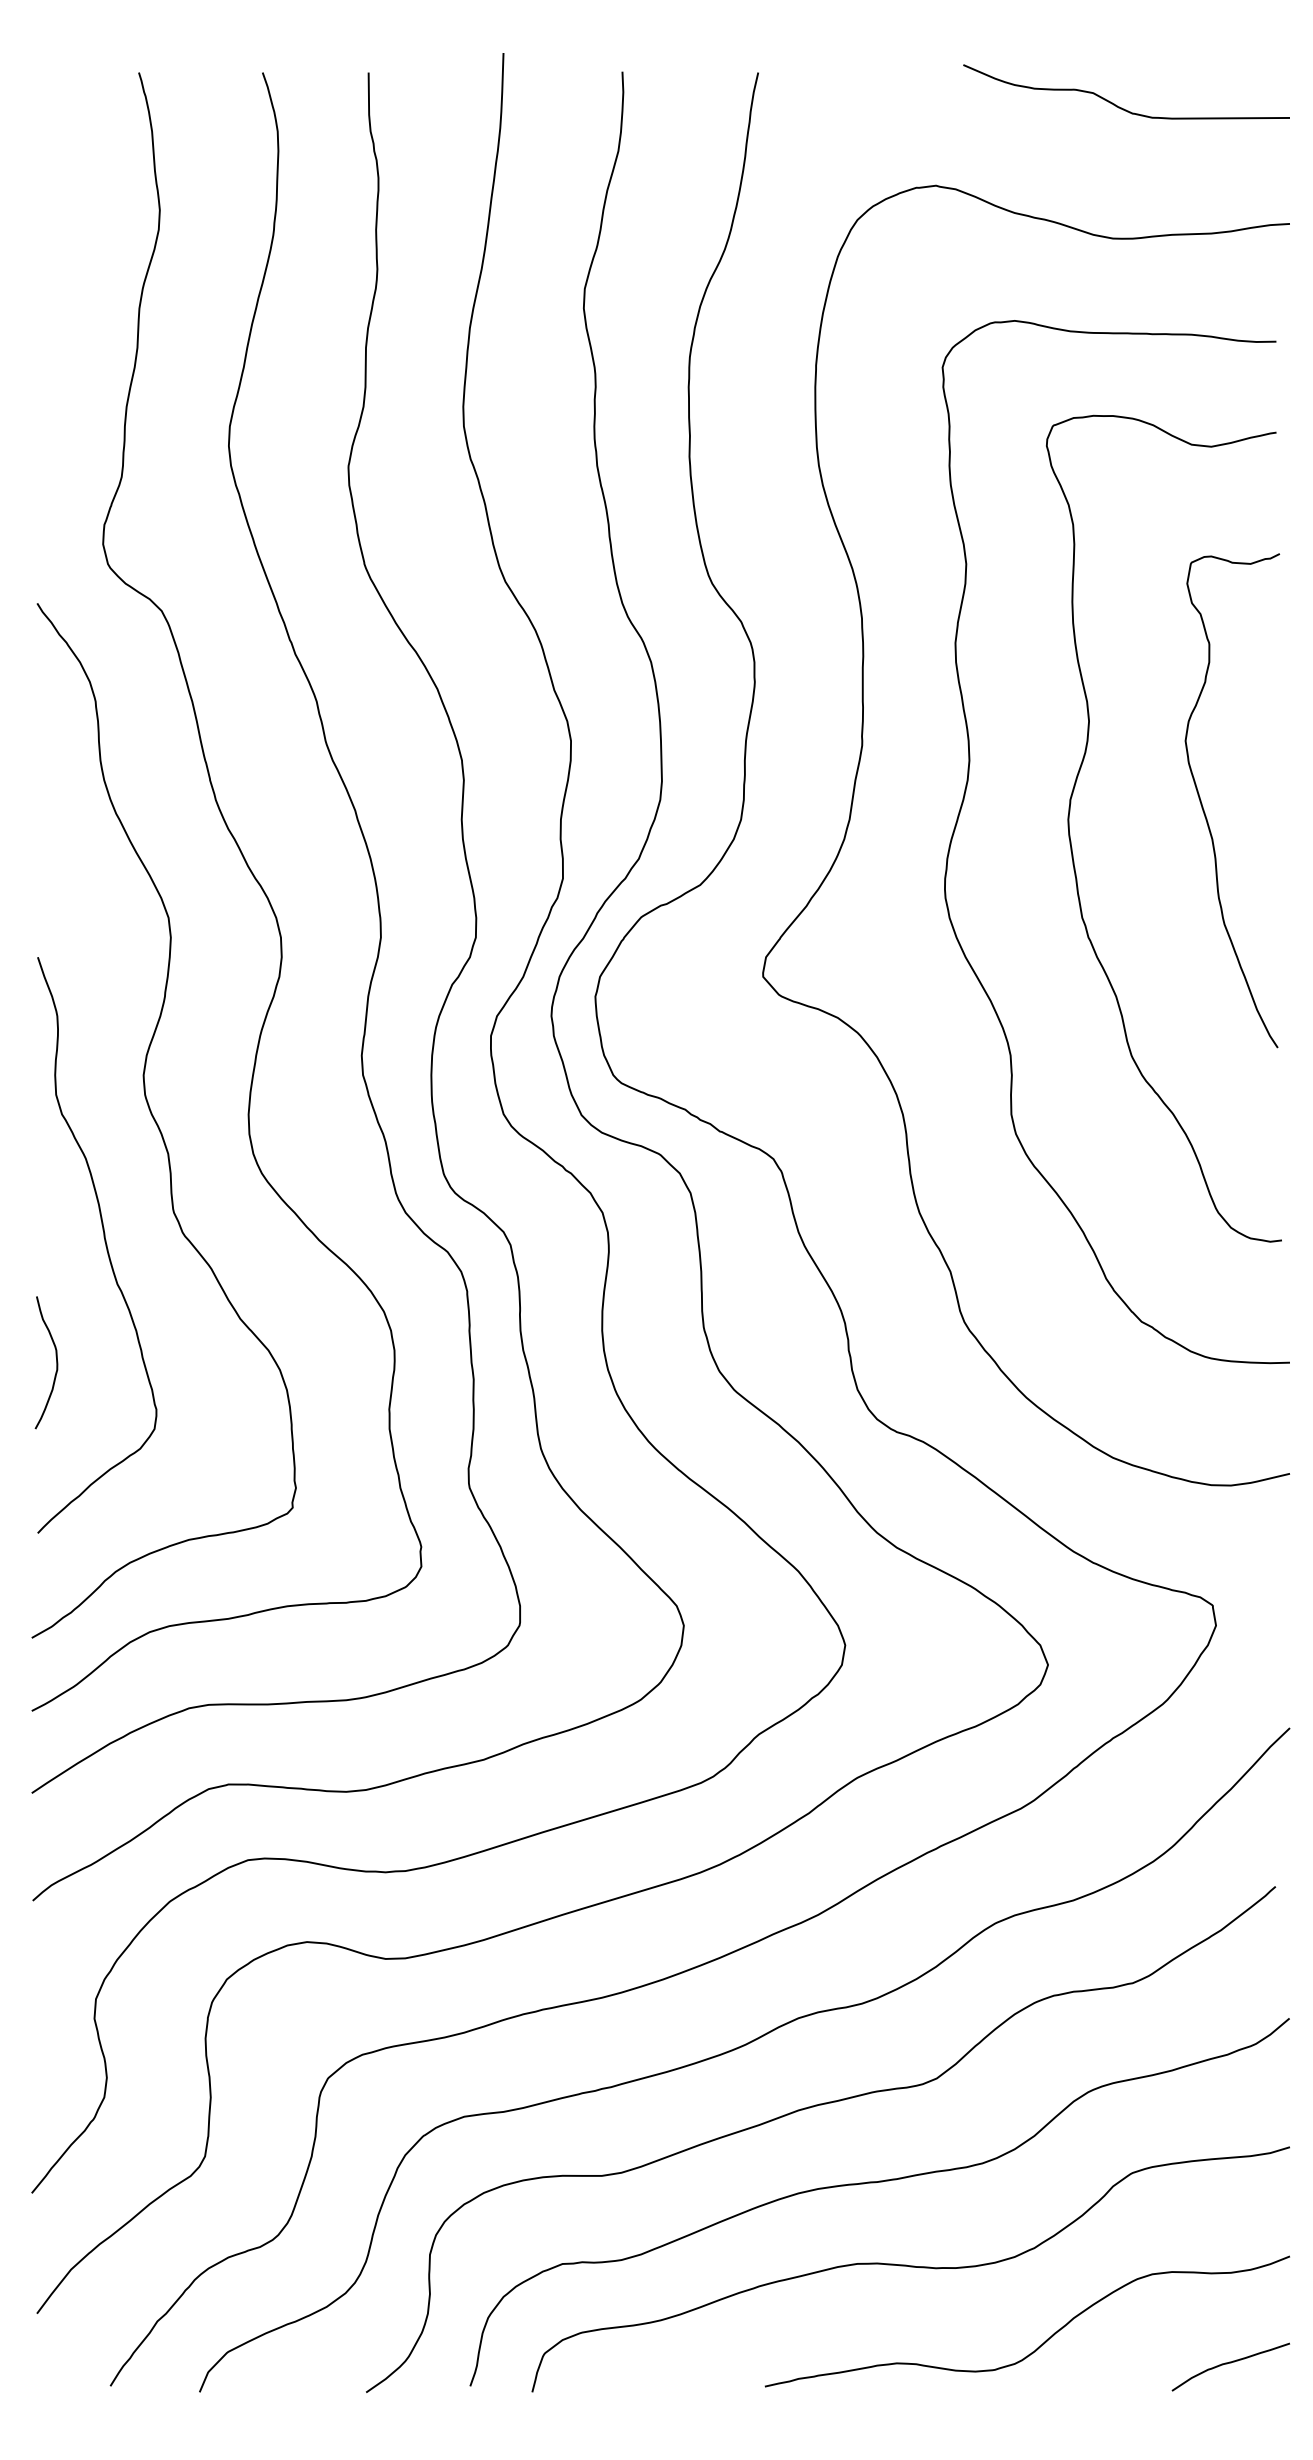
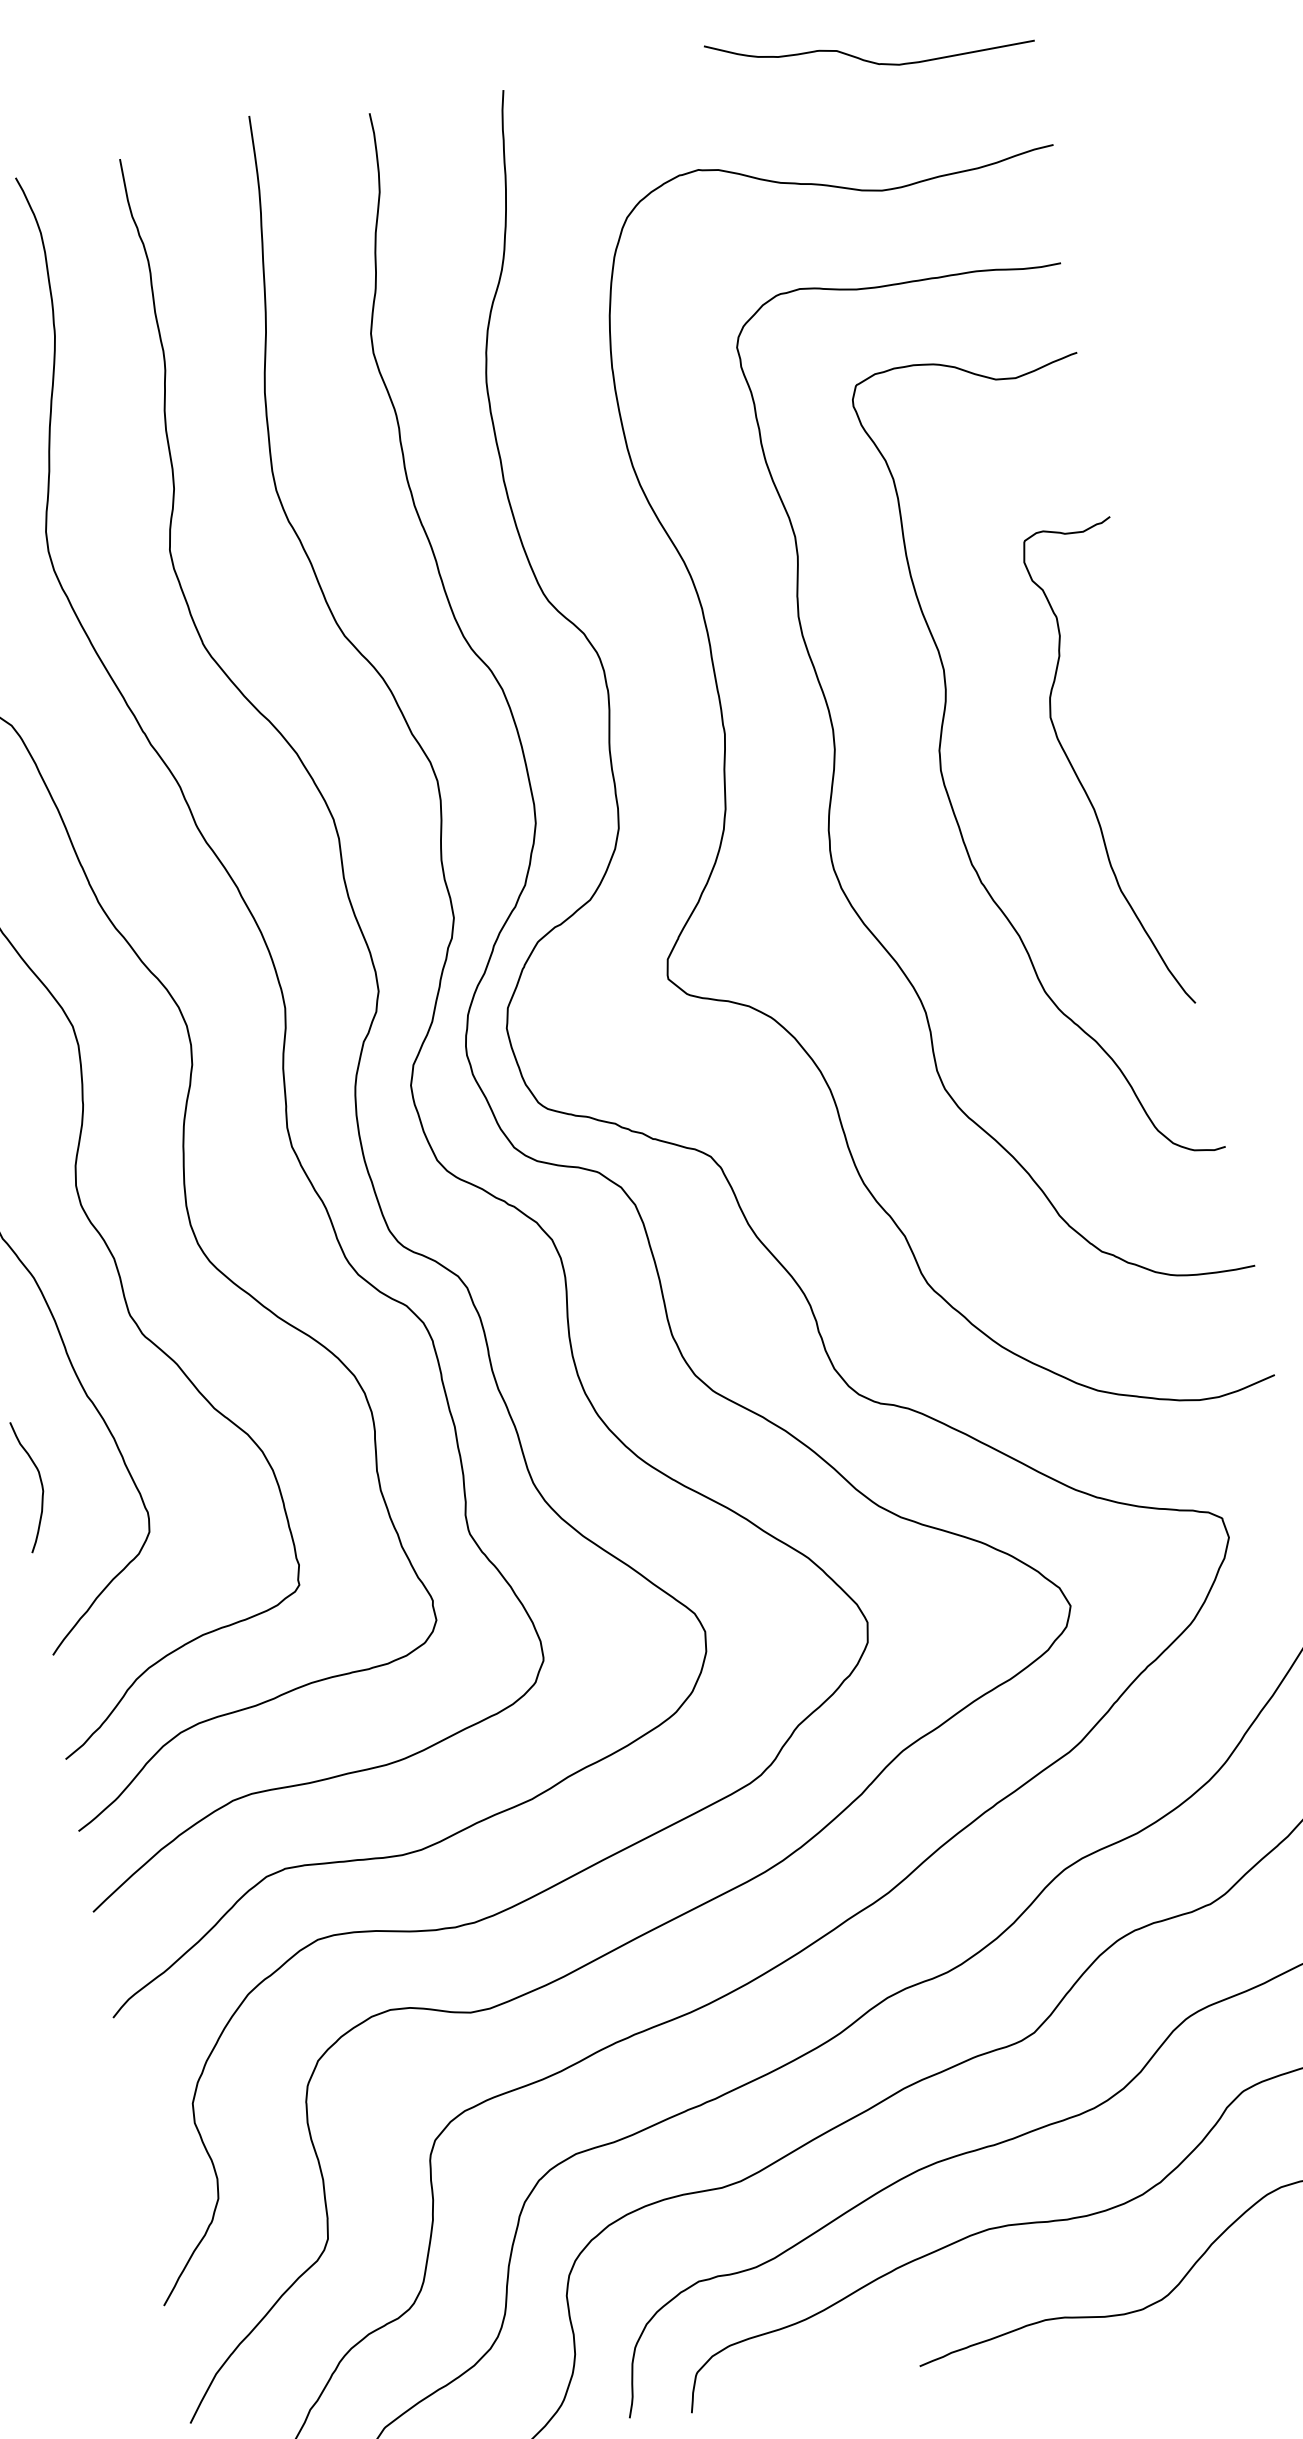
curve: (1204, 809) -> (1081, 781), moved

